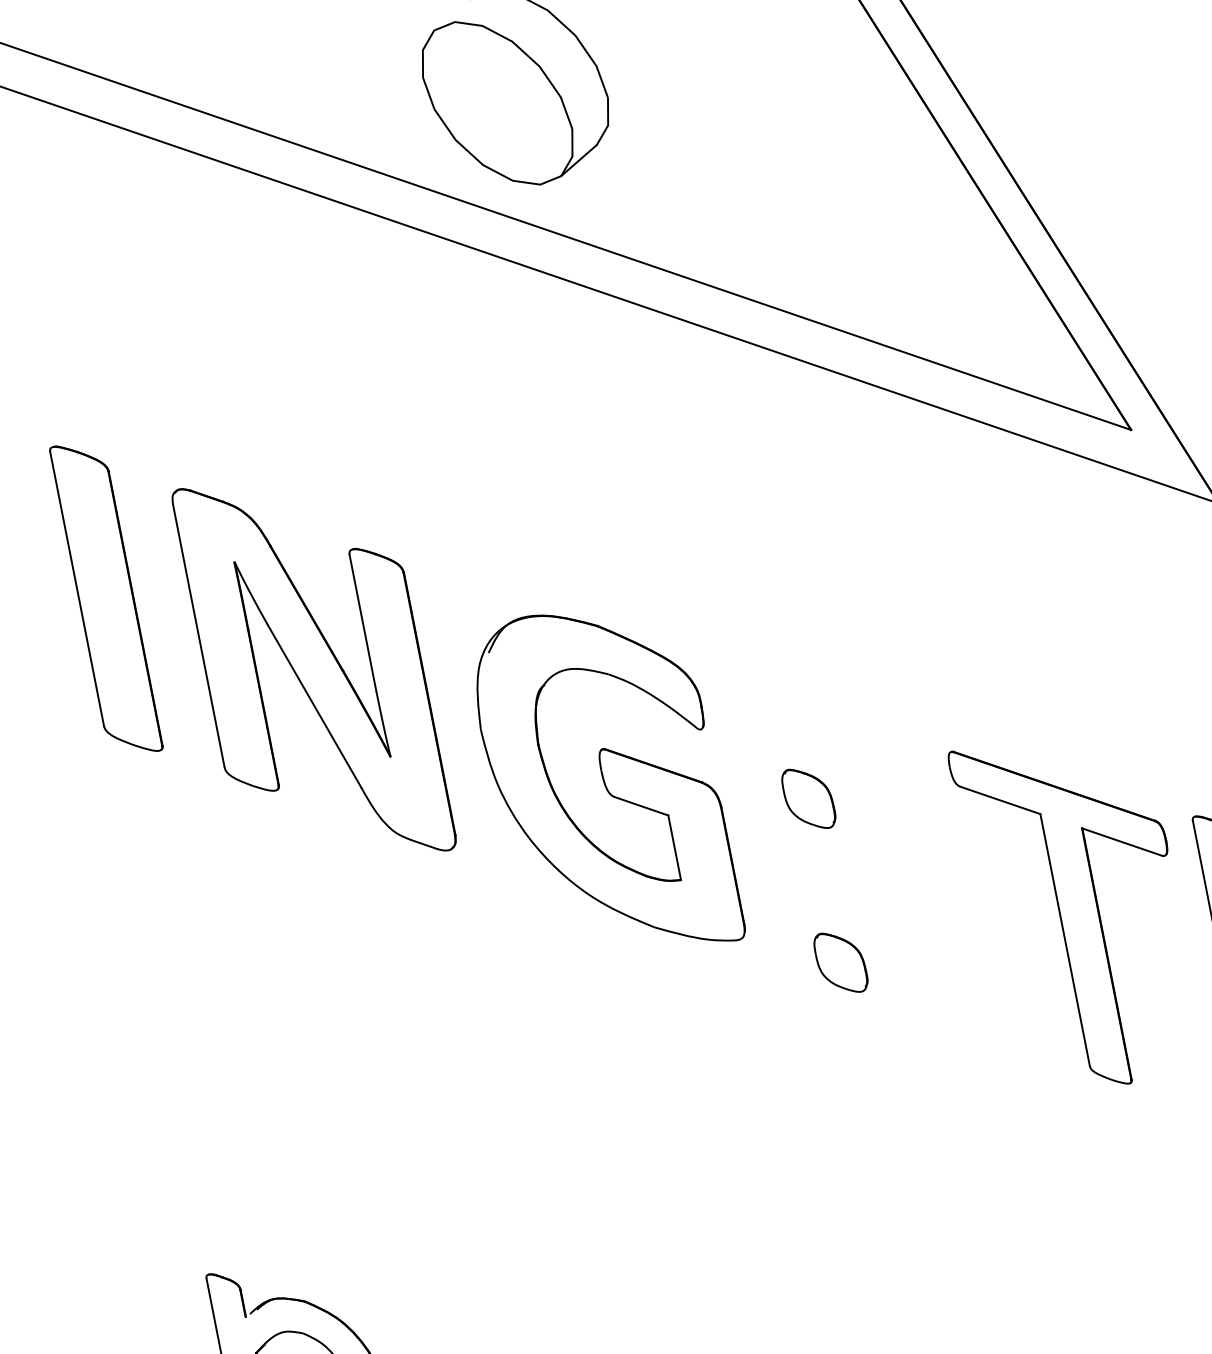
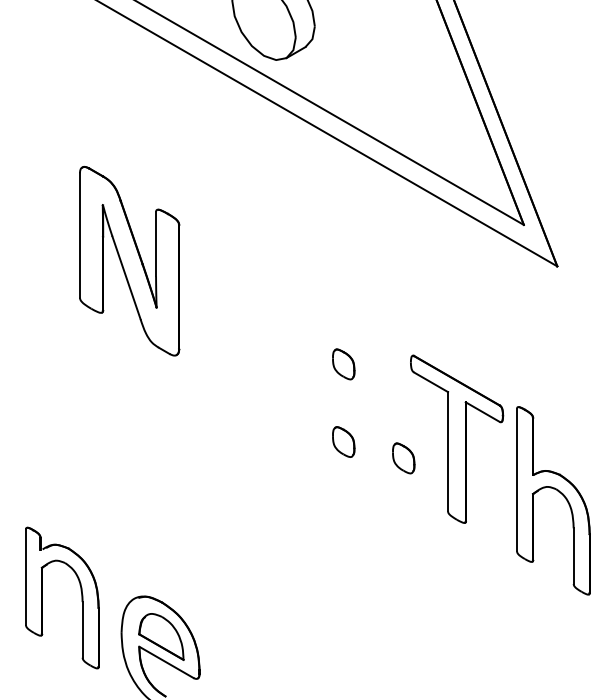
part: (105, 599) -> (40, 210), removed
part: (603, 784) -> (251, 339), removed
part: (973, 972) -> (403, 458), added

